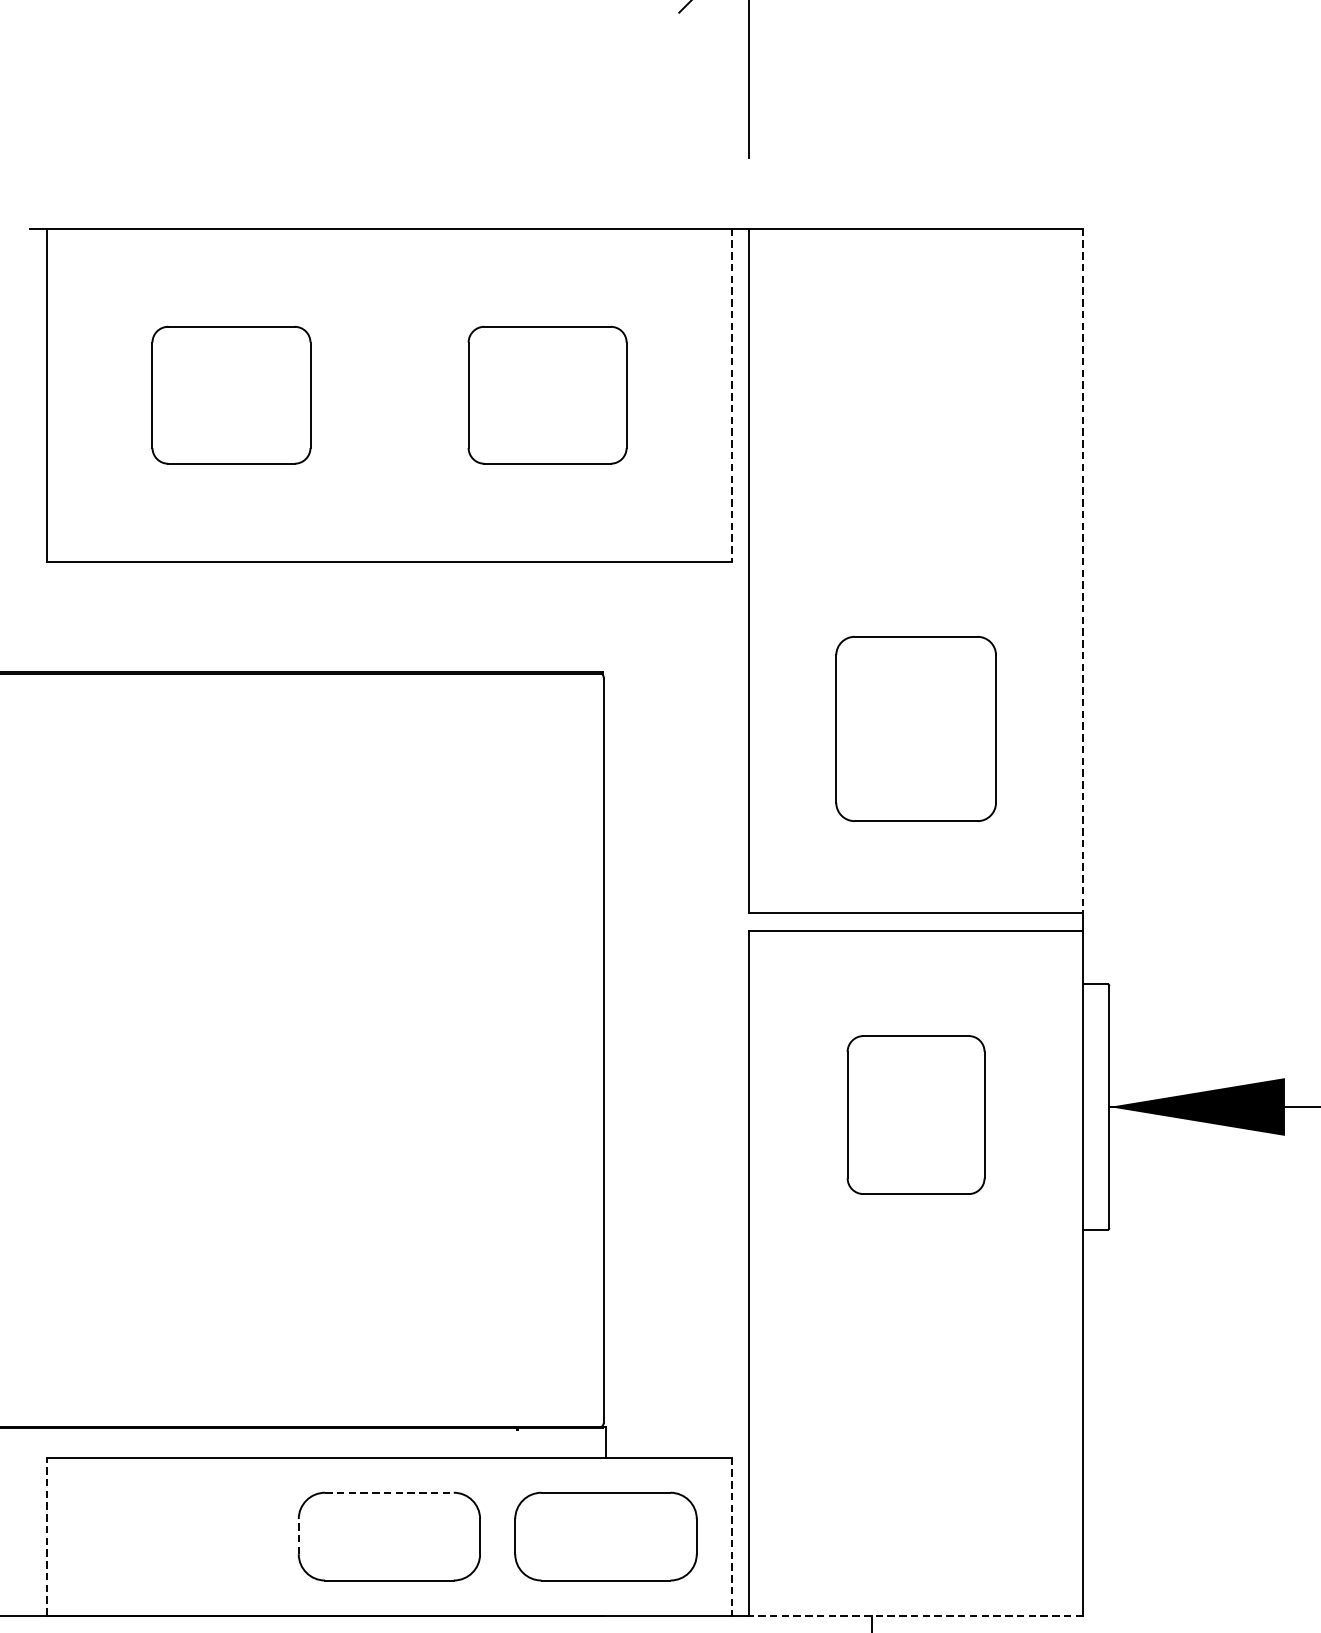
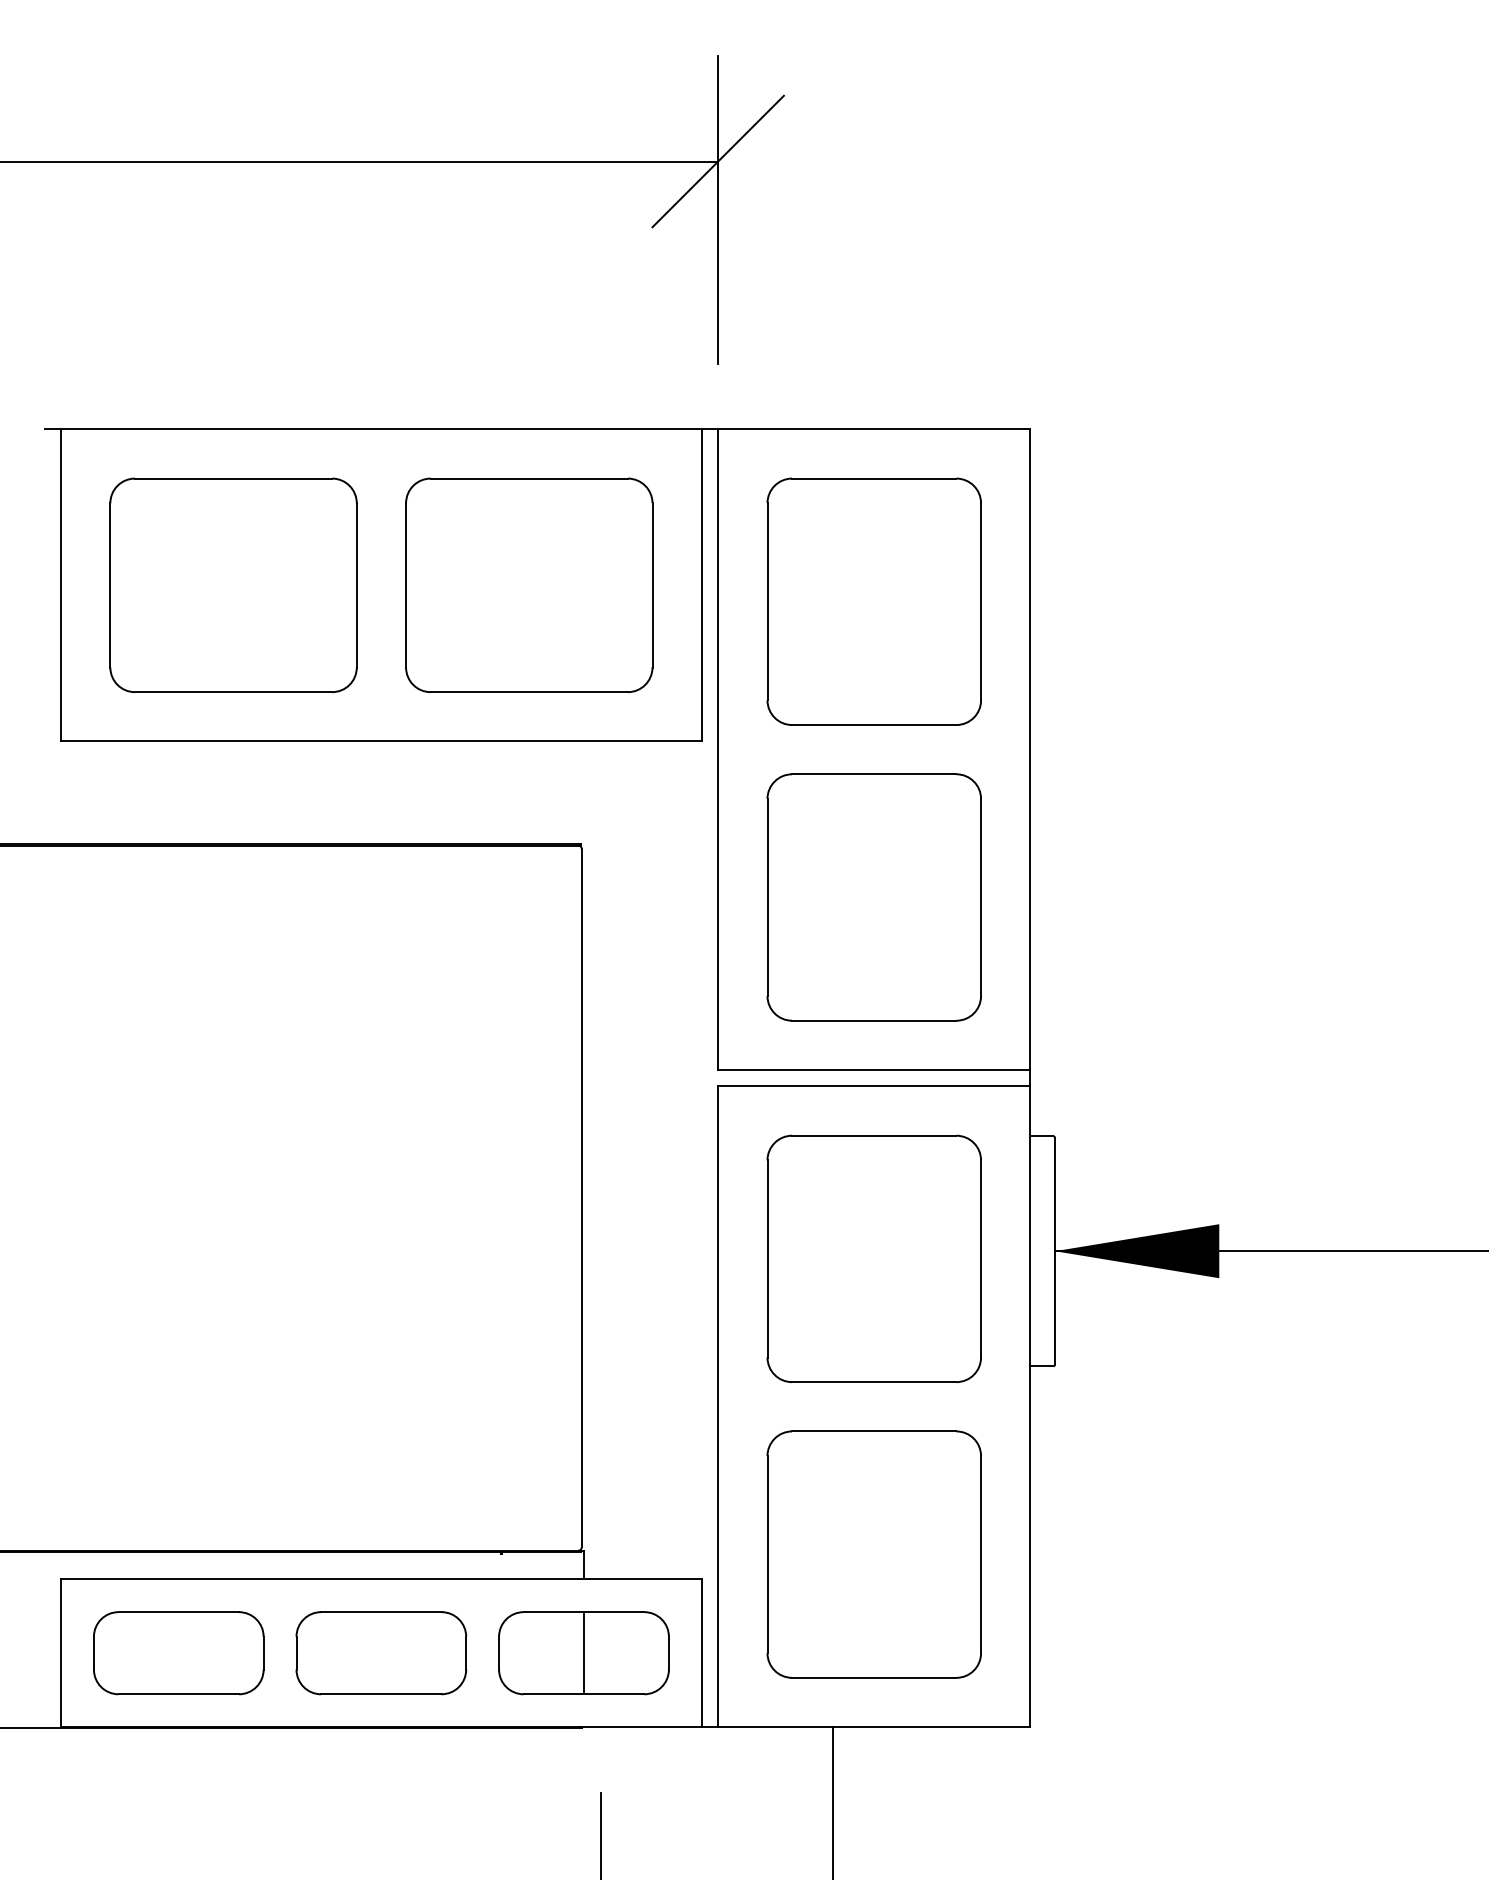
part: (231, 394) -> (233, 584), size x1.67
part: (547, 394) -> (529, 584), size x1.67
line: (731, 395) -> (701, 585), dashed -> solid
part: (915, 412) -> (873, 601), added
line: (1083, 571) -> (1030, 750), dashed -> solid
part: (915, 728) -> (873, 897), size x1.43
part: (915, 1114) -> (873, 1258), size x1.67
part: (915, 1431) -> (873, 1554), added
line: (389, 1493) -> (381, 1612), dashed -> solid
line: (298, 1535) -> (296, 1652), dashed -> solid
line: (47, 1536) -> (61, 1653), dashed -> solid
part: (172, 1536) -> (178, 1653), added
line: (605, 1536) -> (583, 1653), added
line: (731, 1536) -> (701, 1653), dashed -> solid
line: (915, 1616) -> (873, 1727), dashed -> solid

